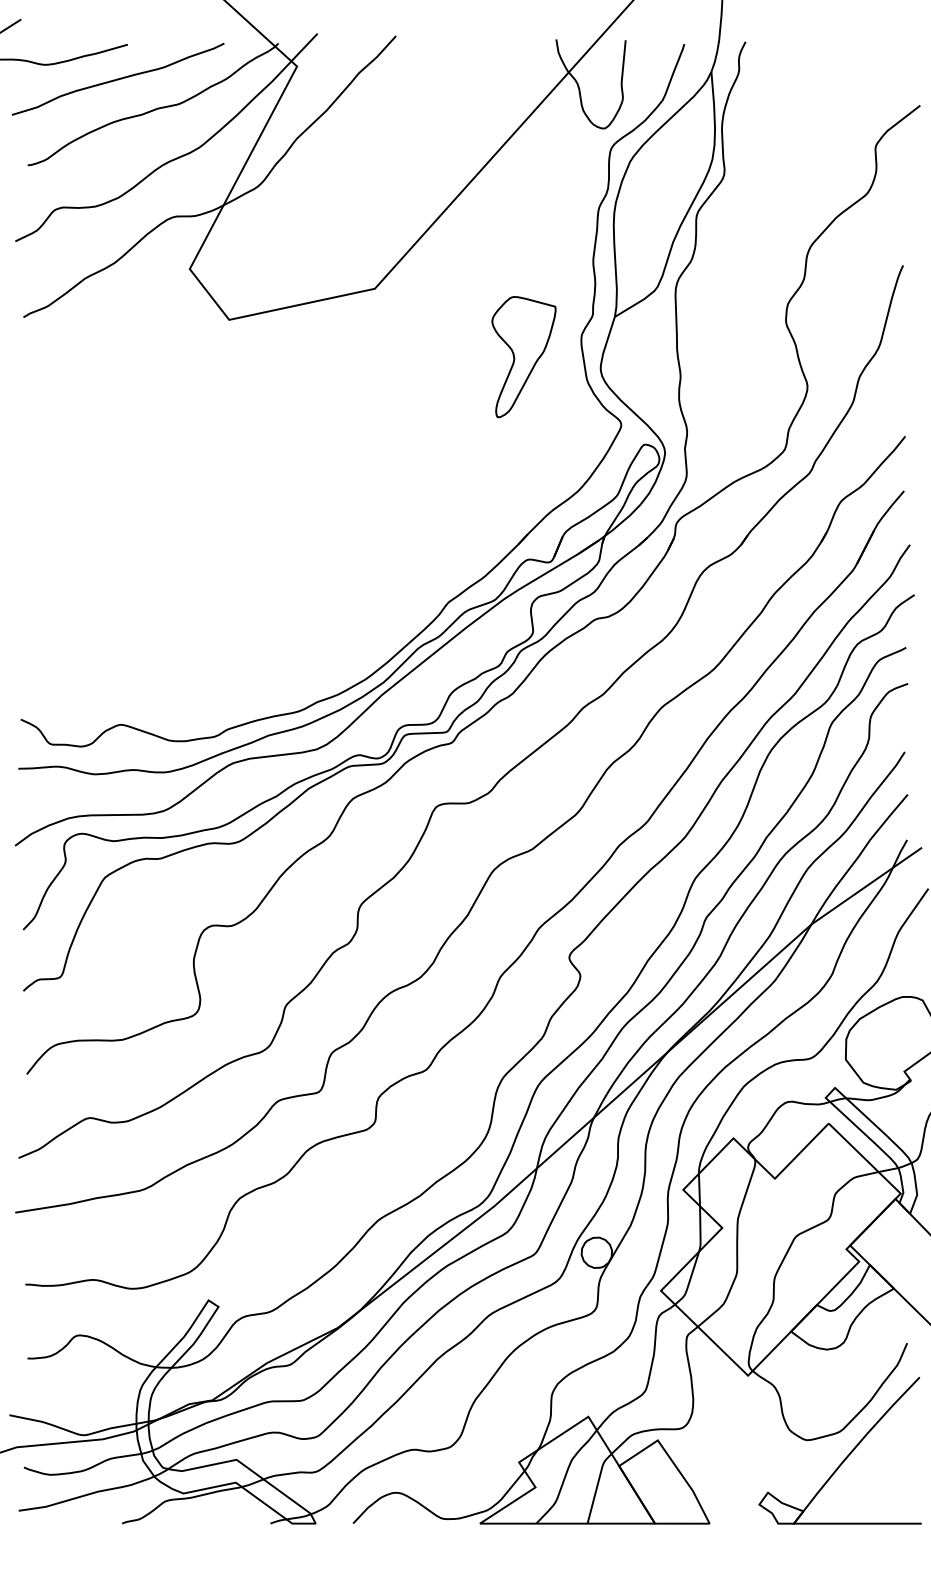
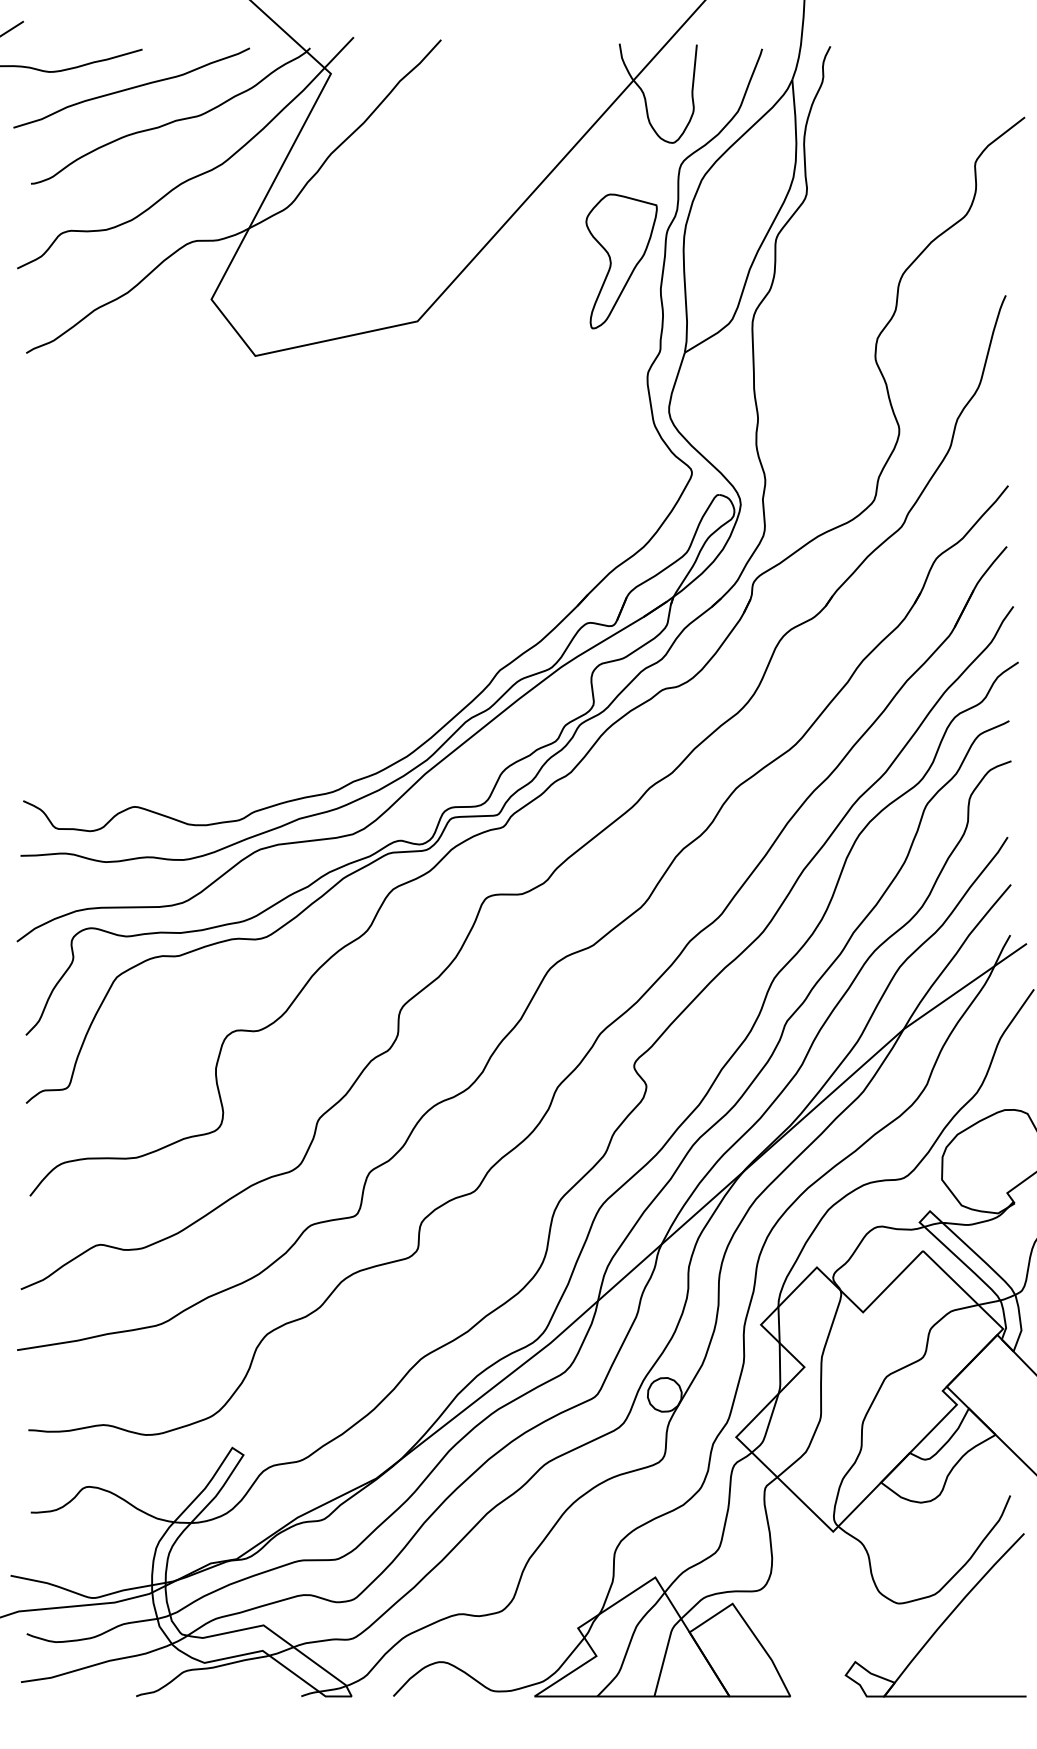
part: (523, 357) -> (621, 261), moved

